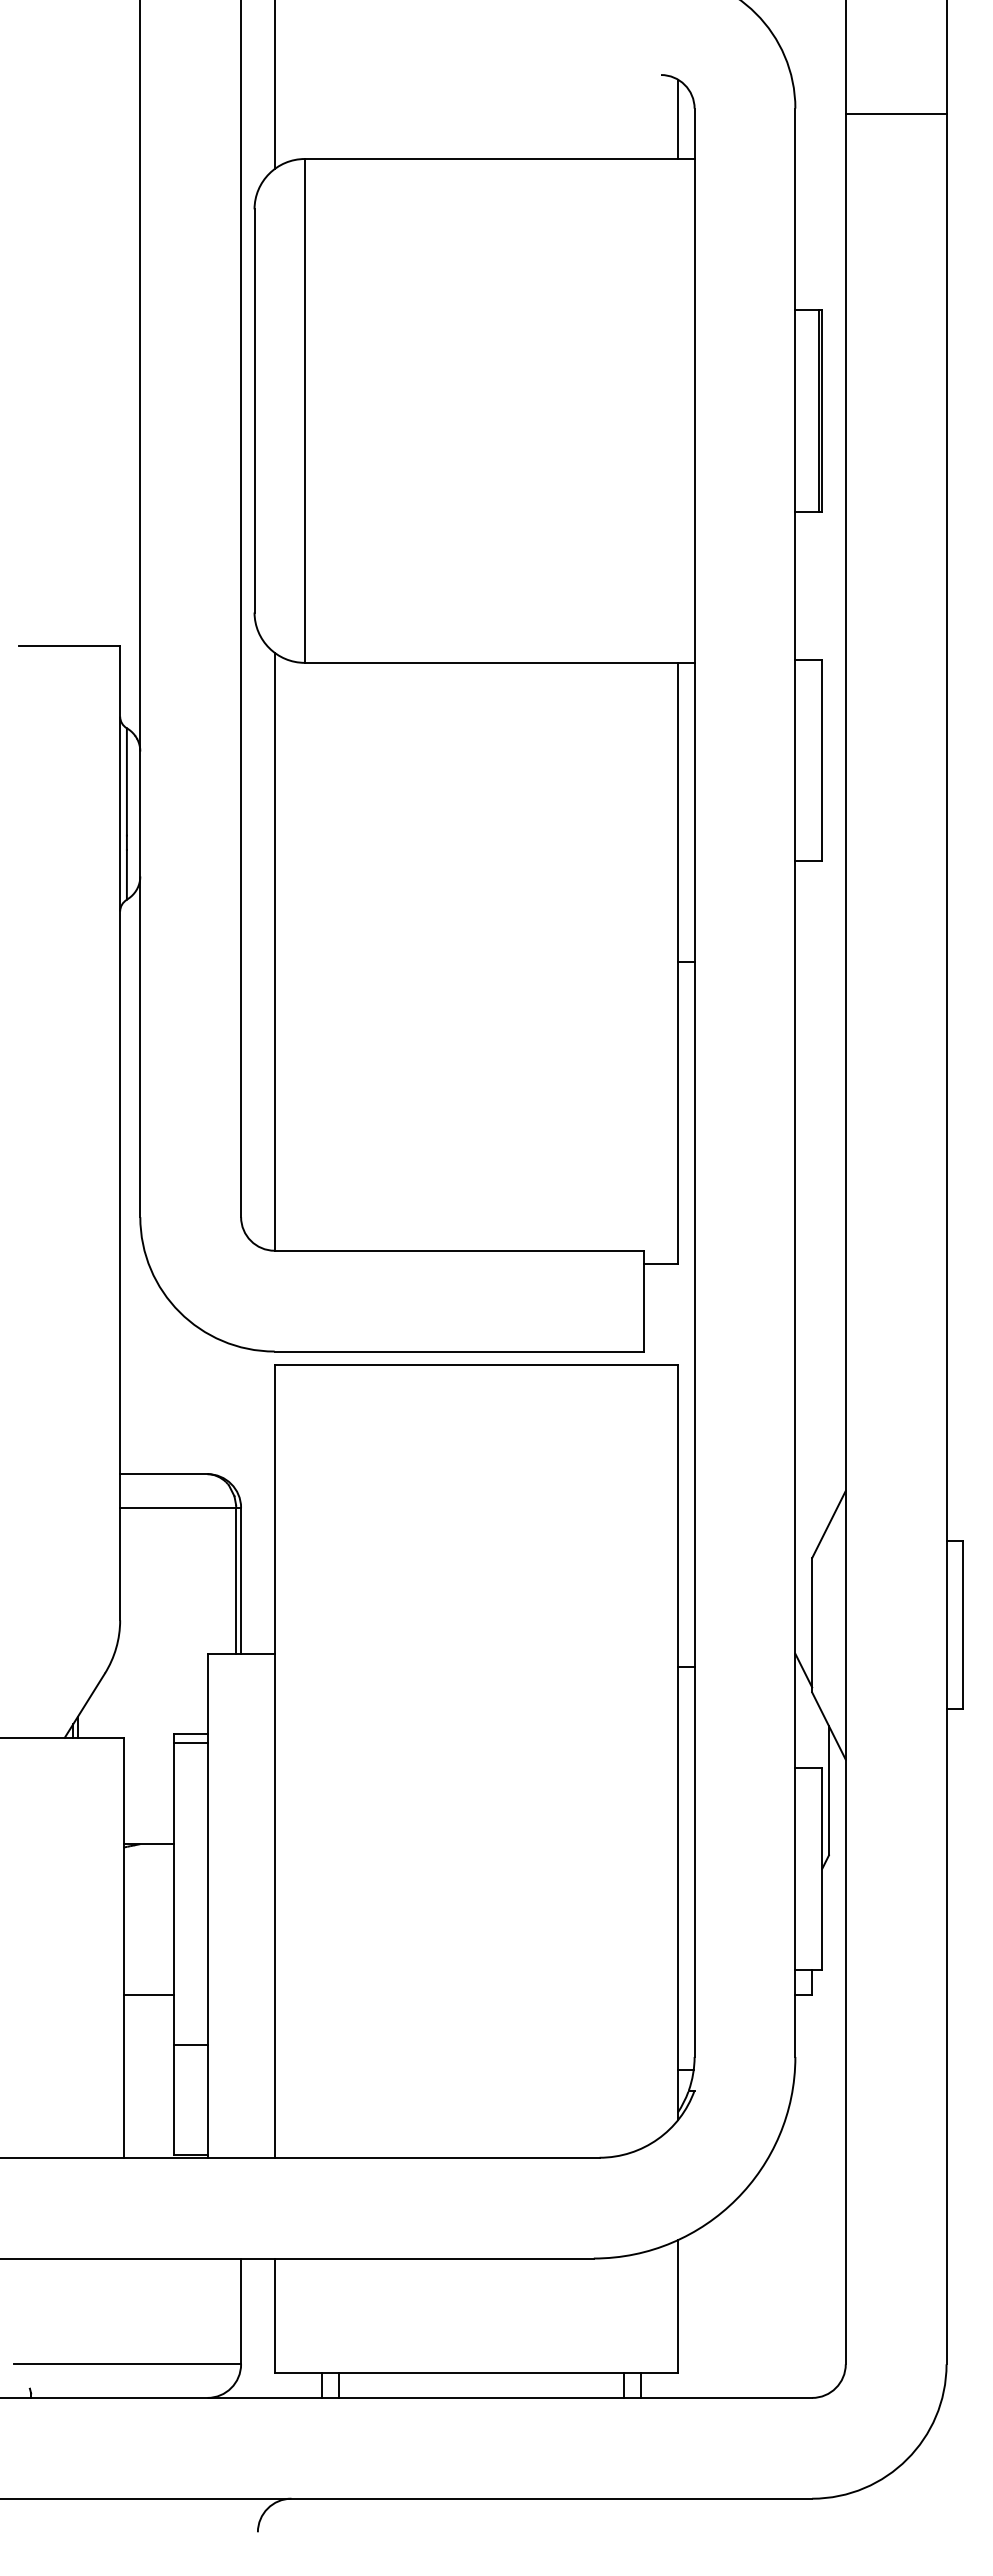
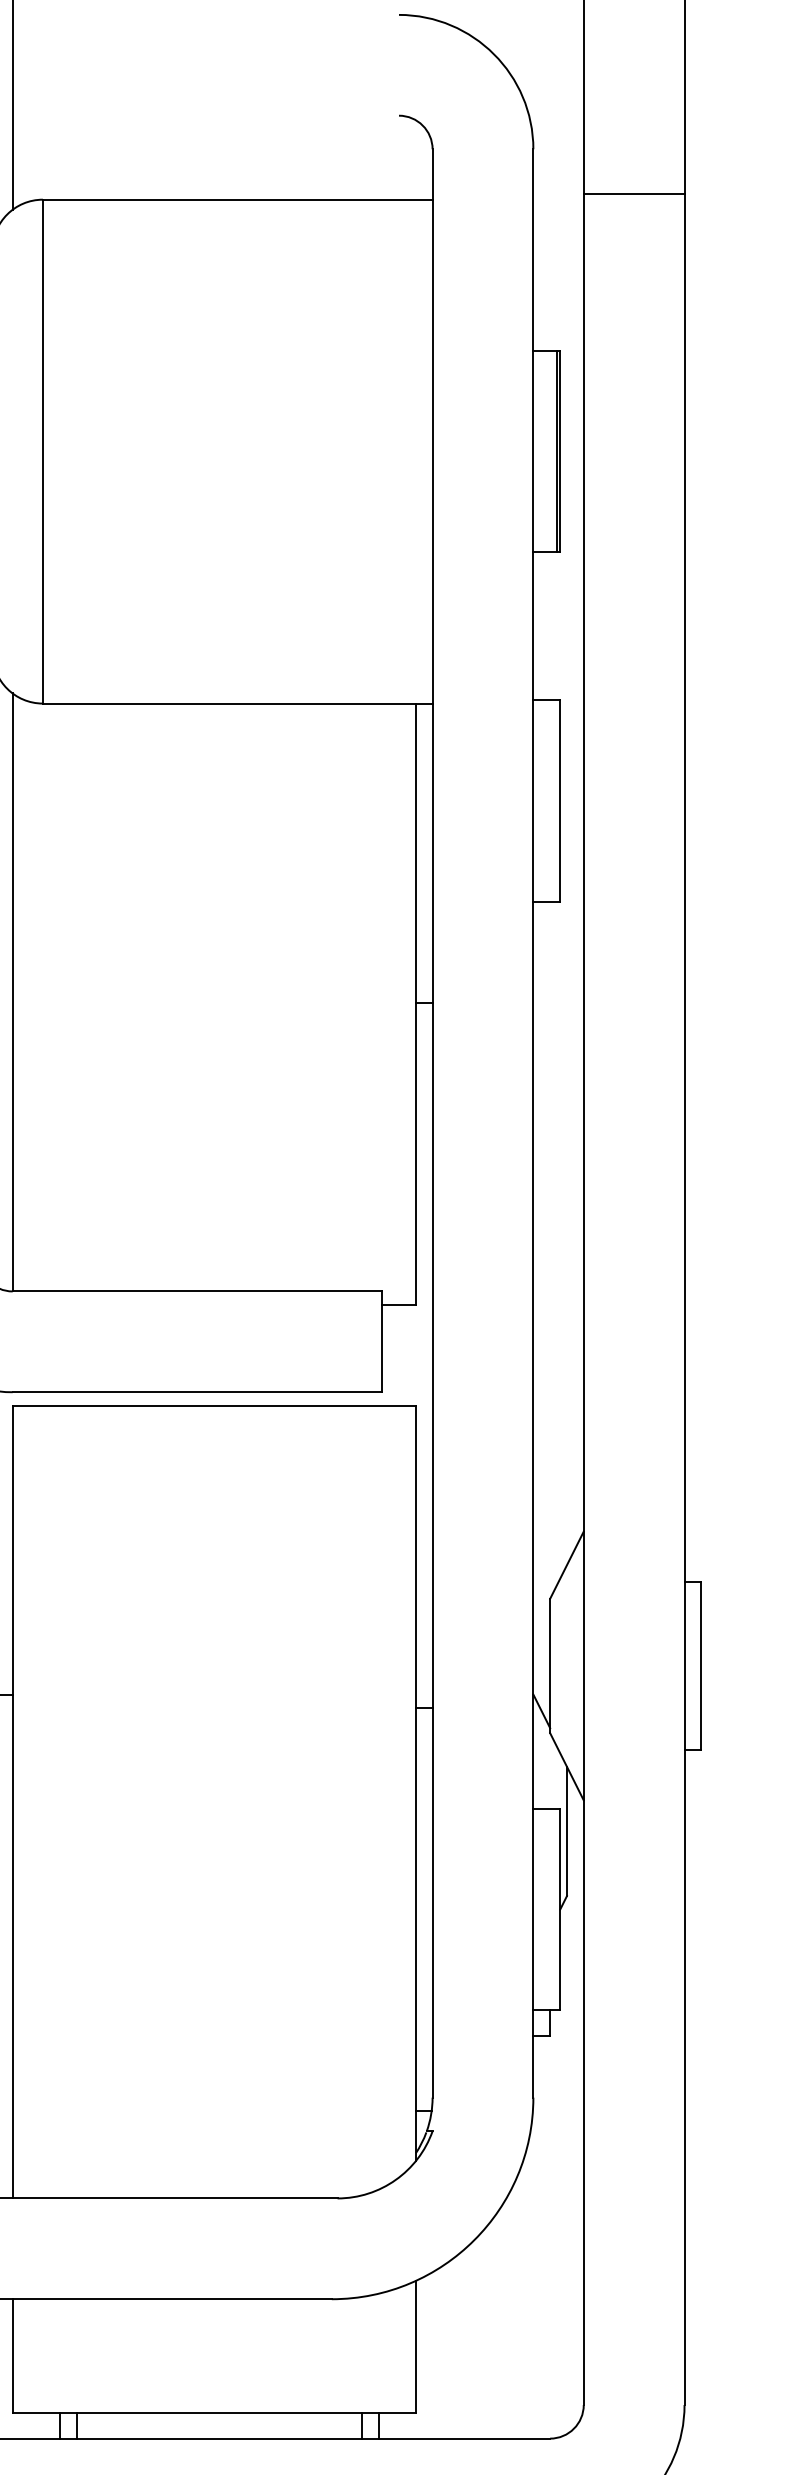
line: (895, 113) -> (633, 194), moved
line: (677, 119) -> (415, 160), removed

